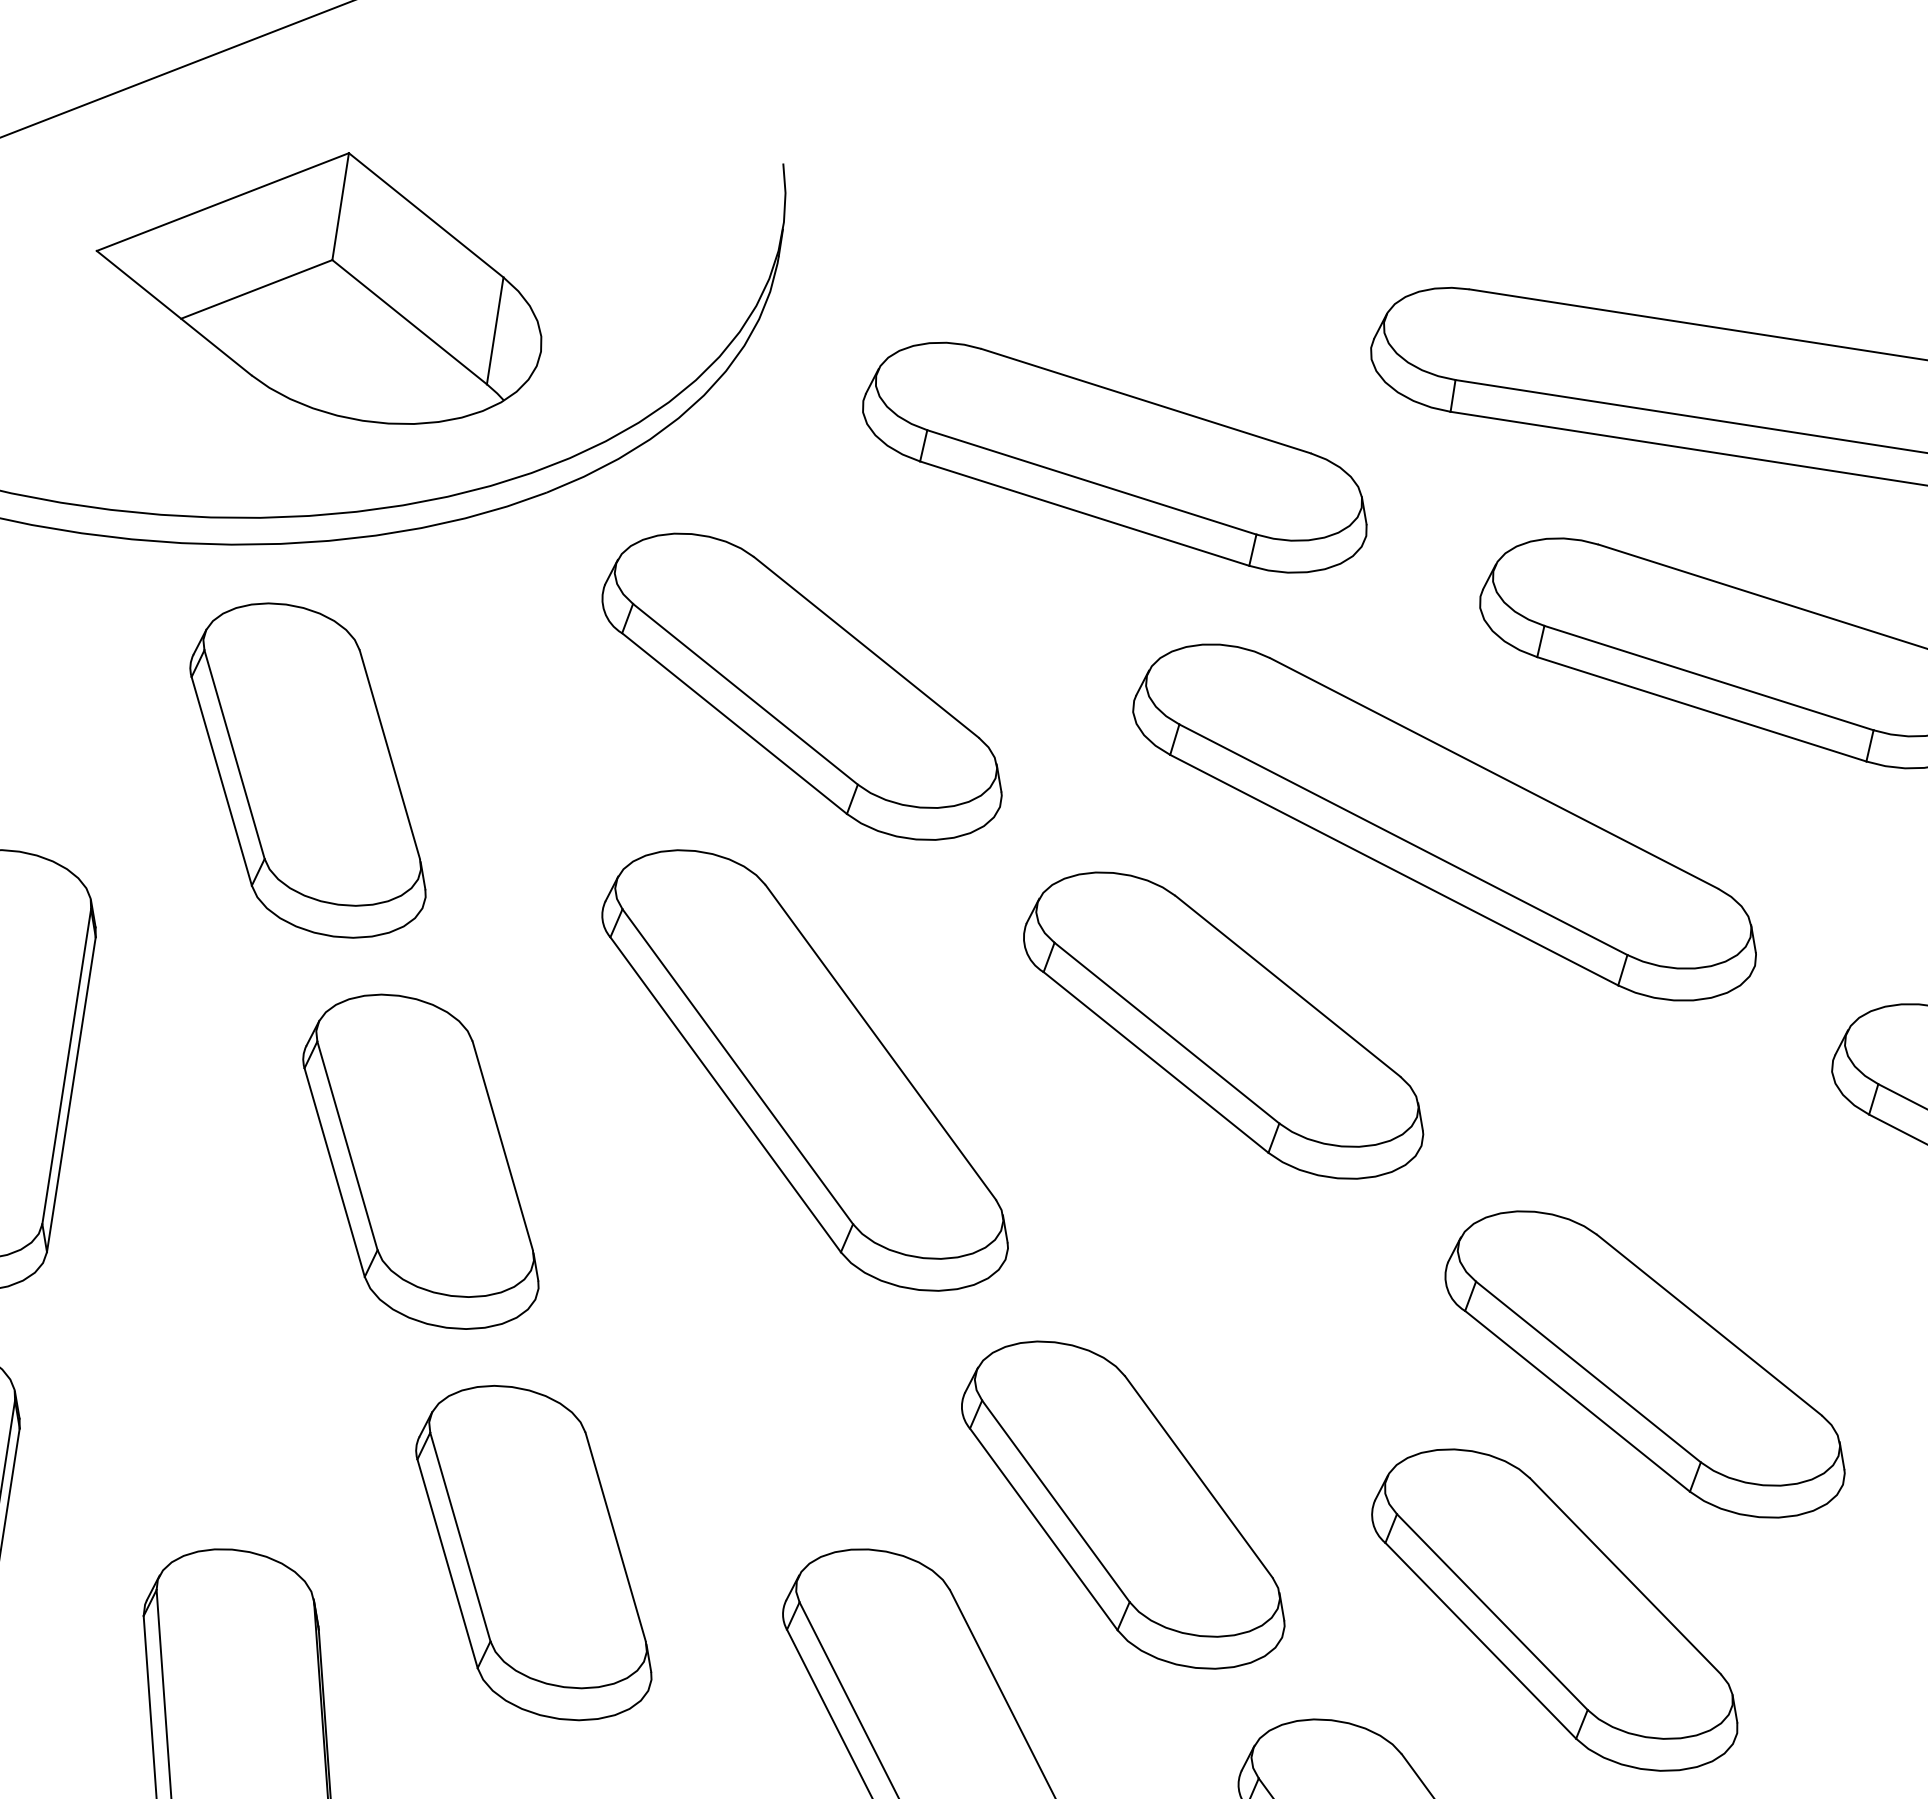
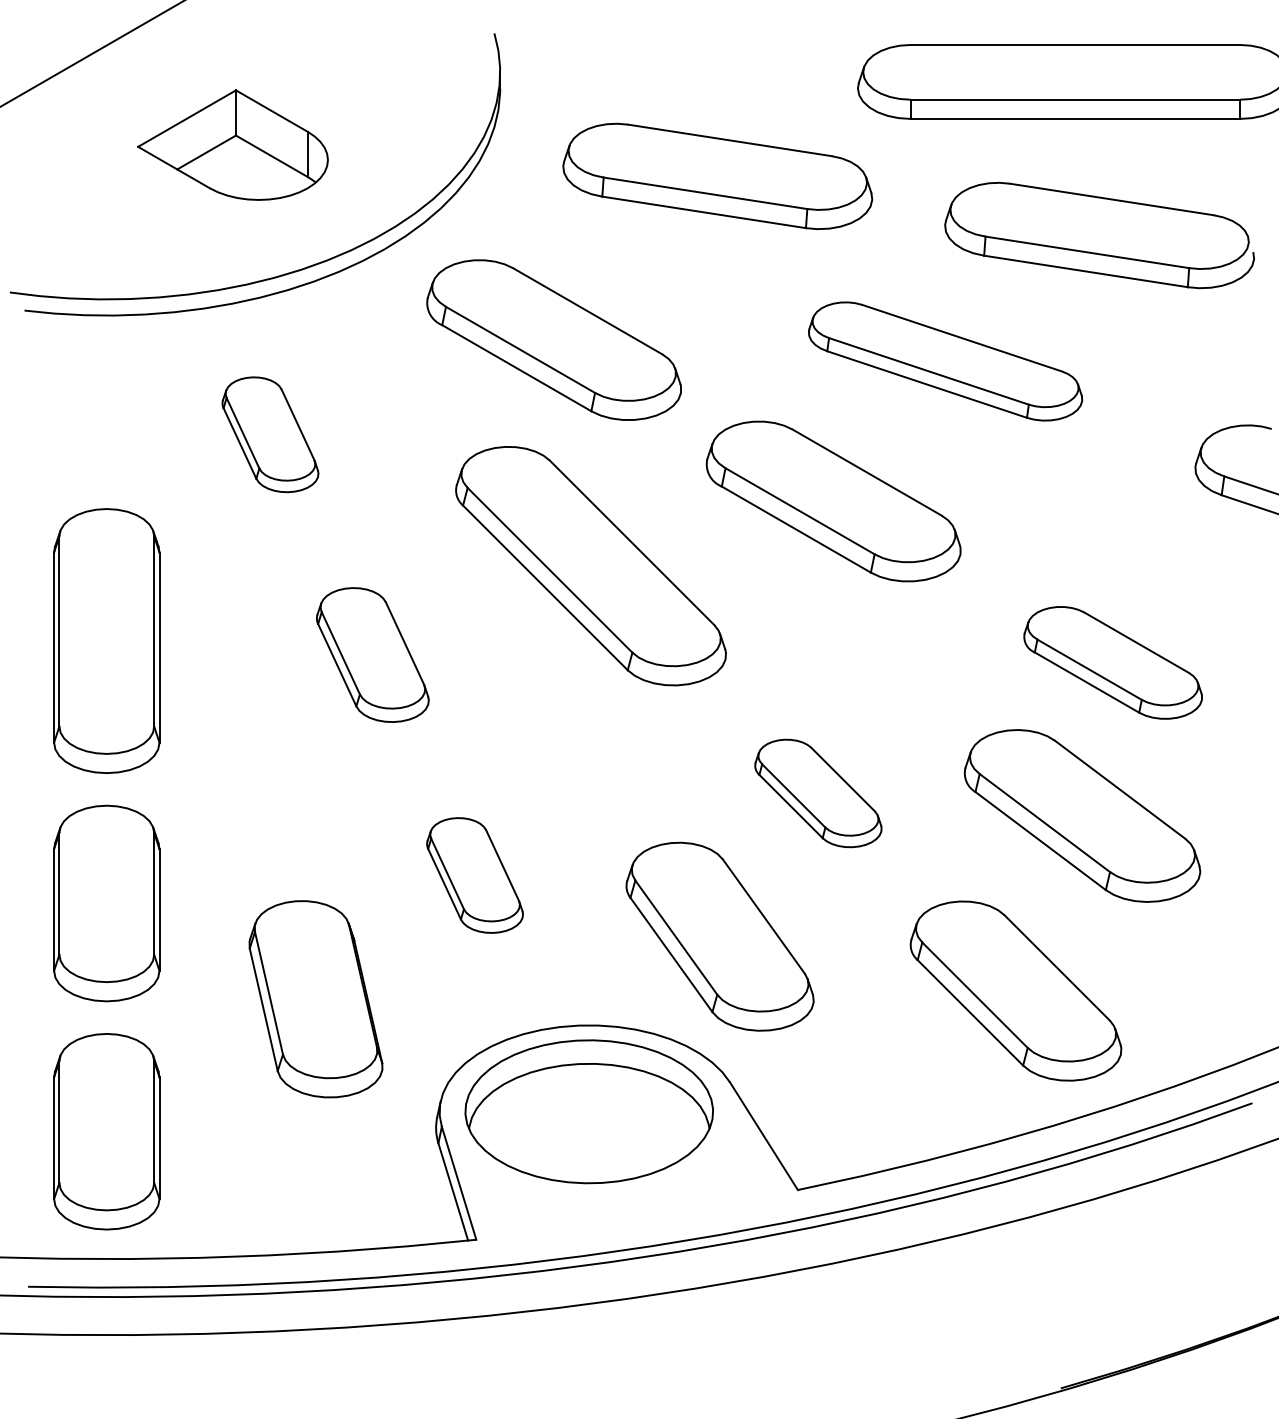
part: (321, 280) -> (232, 144), size x0.7
part: (309, 770) -> (270, 434), size x0.6
part: (1446, 822) -> (945, 361), size x0.7
part: (422, 1160) -> (372, 654), size x0.7
part: (1645, 1363) -> (1112, 662), size x0.7
part: (1125, 1505) -> (818, 793), size x0.6
part: (534, 1552) -> (474, 875), size x0.6

